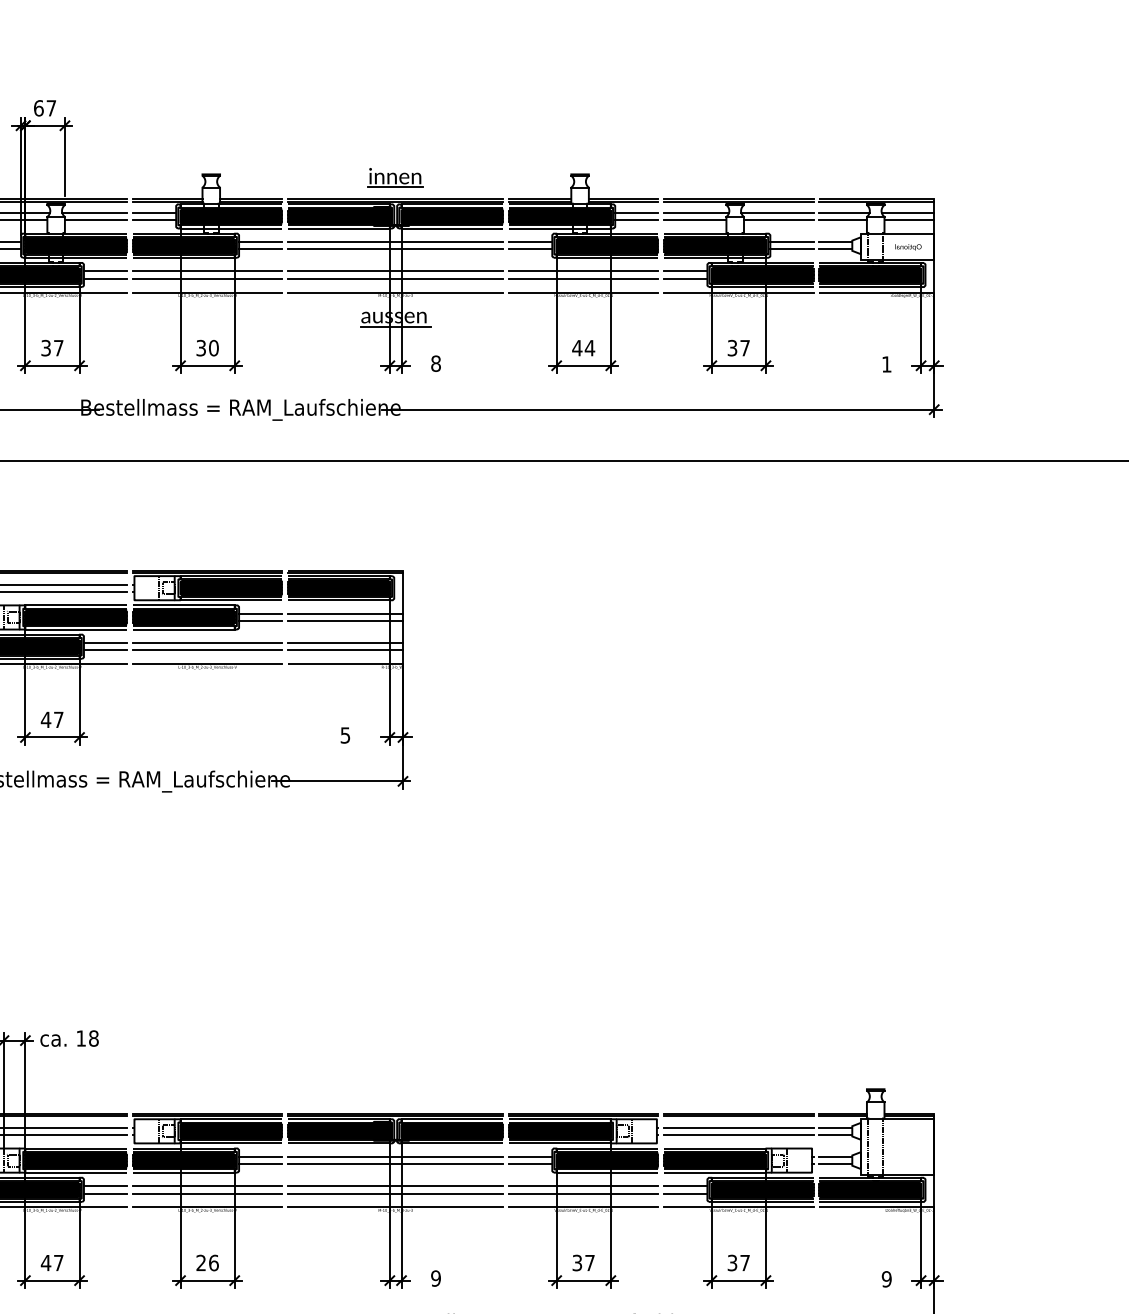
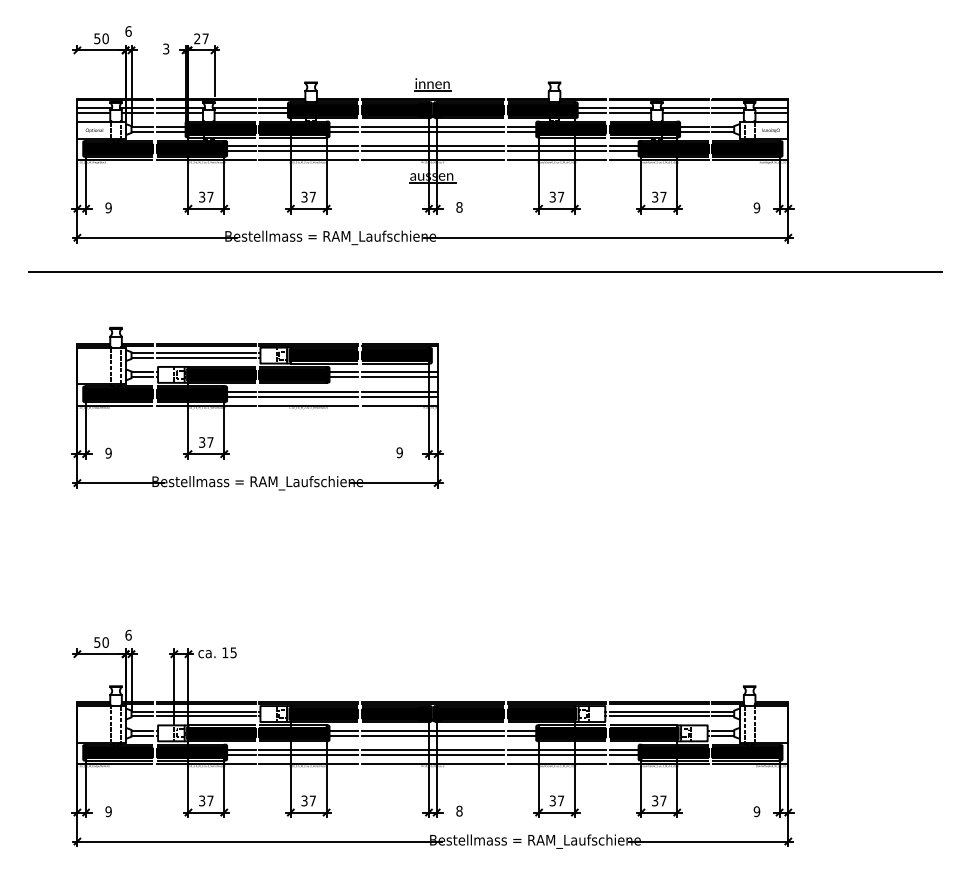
text: (39, 107) -> (197, 38), 67 -> 27
text: (213, 347) -> (312, 196), 30 -> 37
text: (583, 347) -> (556, 196), 44 -> 37
text: (886, 363) -> (756, 207), 1 -> 9
text: (45, 719) -> (201, 442), 47 -> 37
text: (345, 735) -> (399, 452), 5 -> 9
text: (93, 1038) -> (233, 652), 18 -> 15
text: (45, 1262) -> (201, 800), 47 -> 37
text: (207, 1262) -> (308, 800), 26 -> 37
text: (436, 1279) -> (459, 811), 9 -> 8

